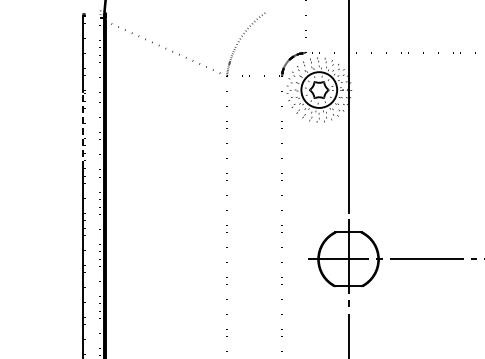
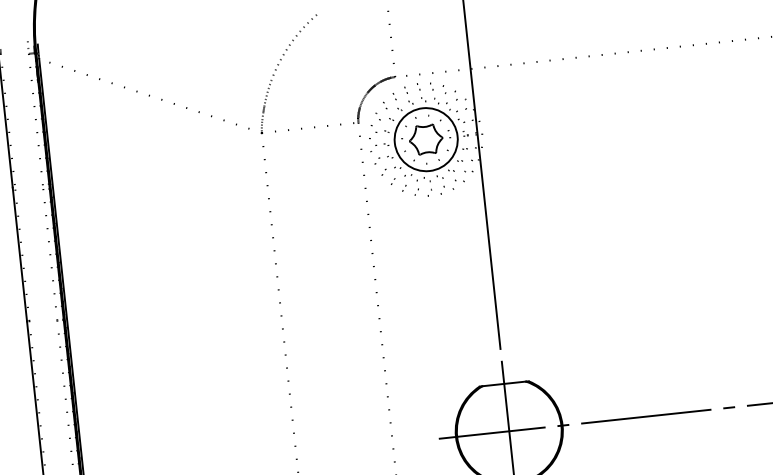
line: (83, 129) -> (19, 253), dashed -> solid

